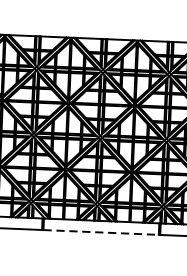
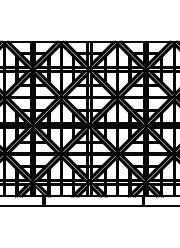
line: (102, 232) -> (94, 206), dashed -> solid

